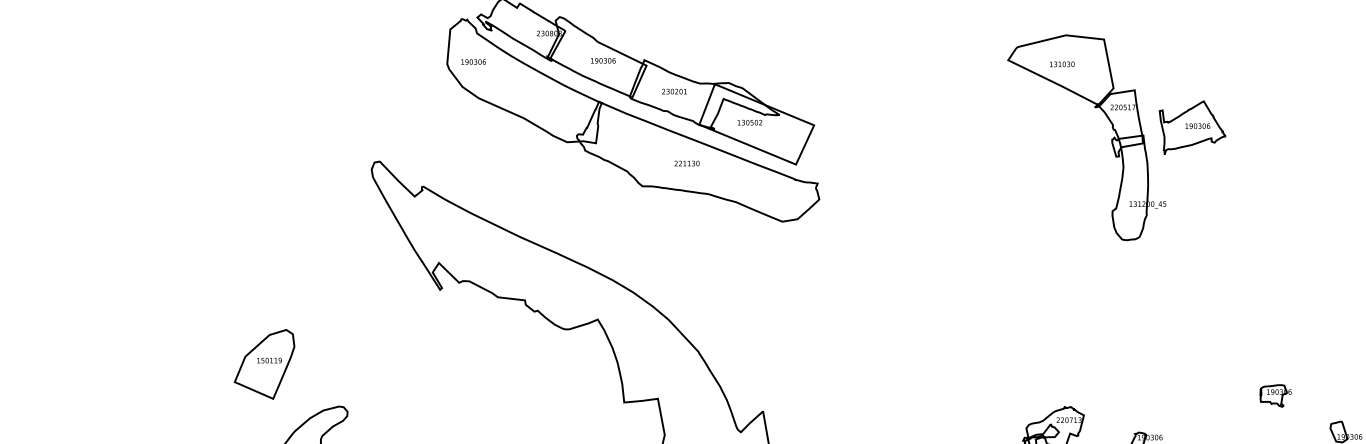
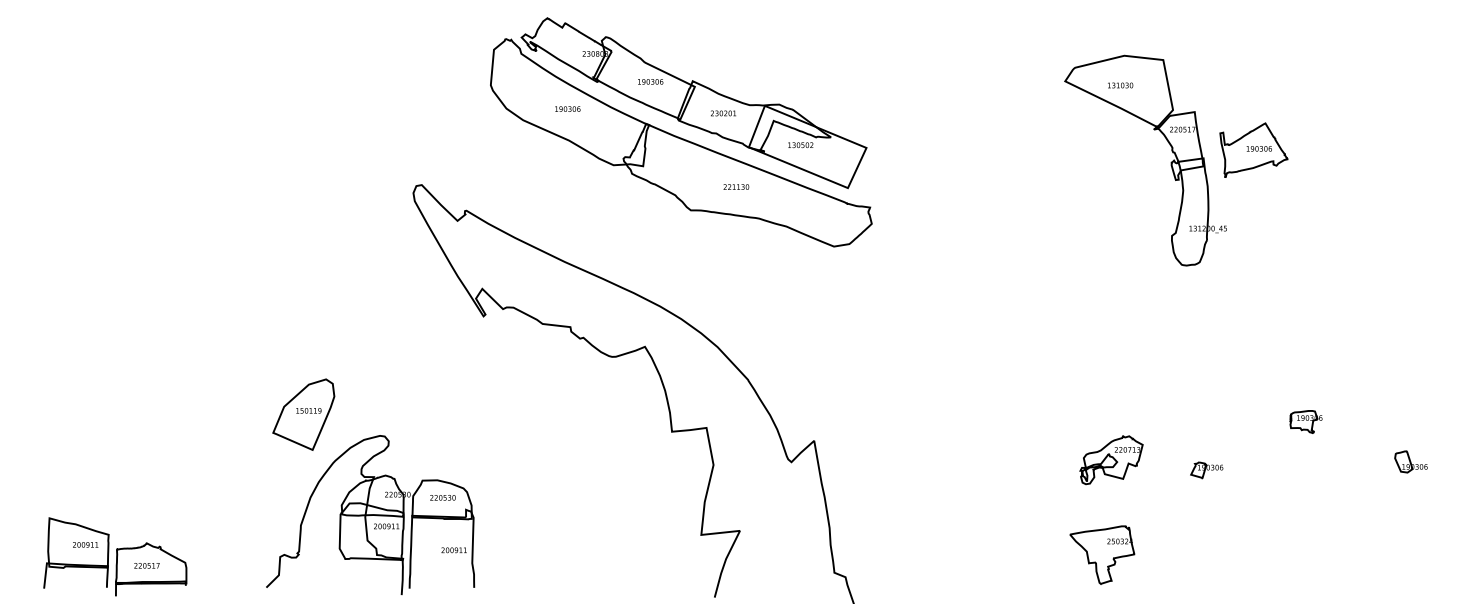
text: (473, 61) -> (567, 108), moved
part: (264, 364) -> (303, 414), moved
part: (1275, 395) -> (1305, 421), moved

